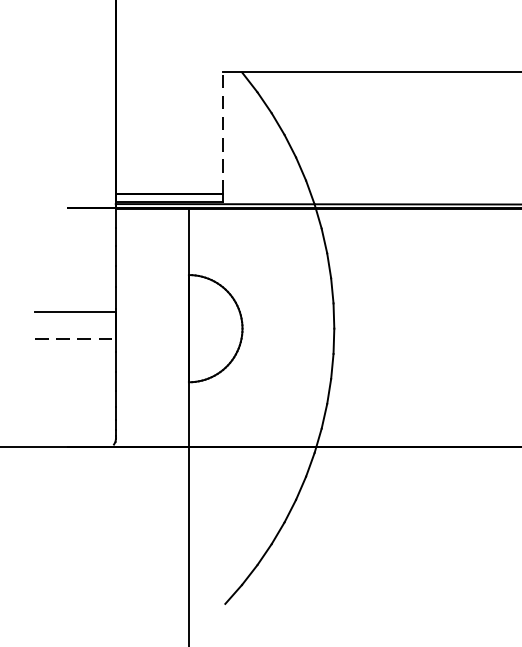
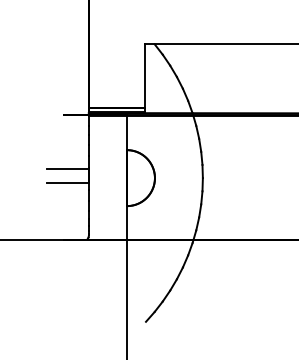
line: (222, 133) -> (144, 76), dashed -> solid
line: (74, 338) -> (67, 183), dashed -> solid

